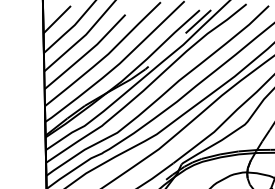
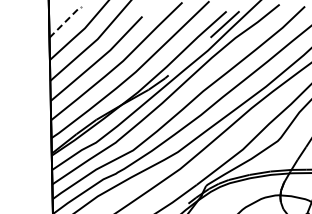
line: (57, 19) -> (65, 21), solid -> dashed

